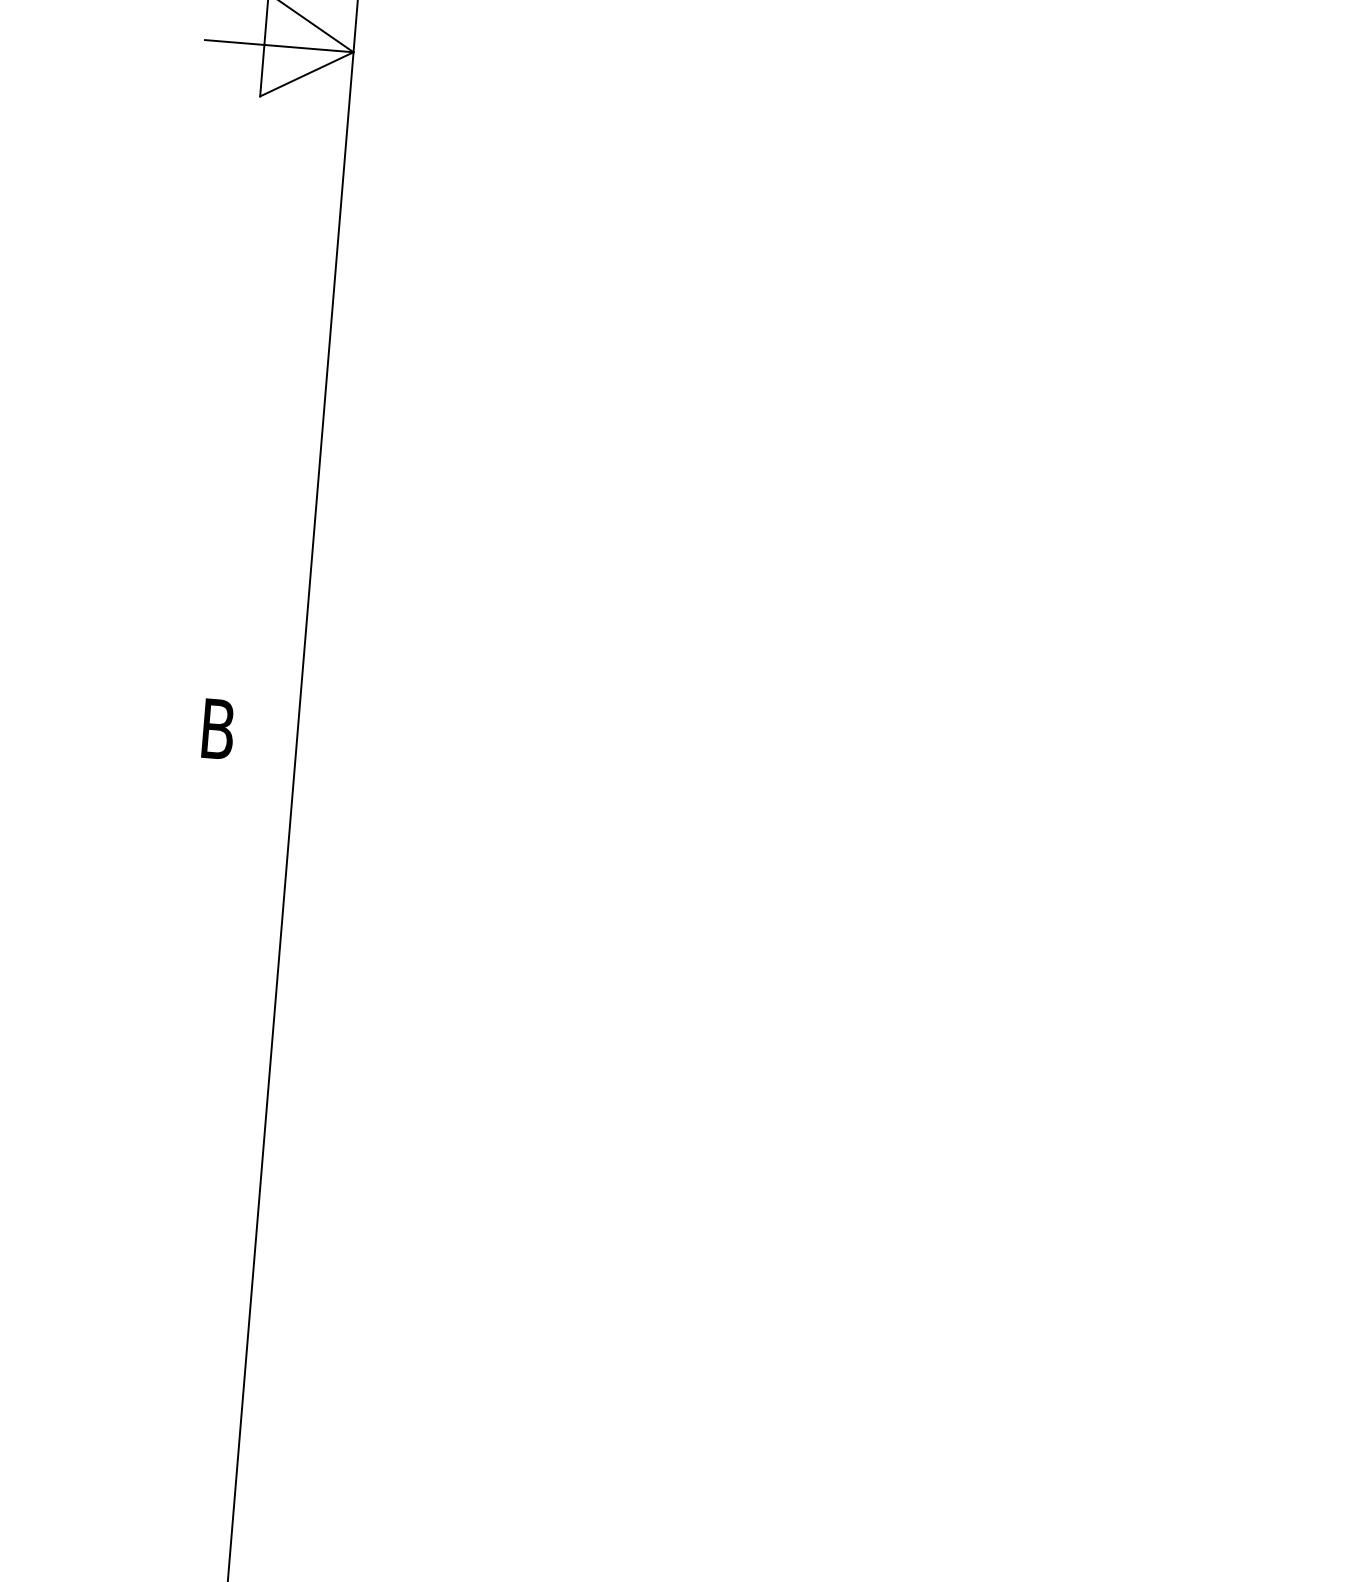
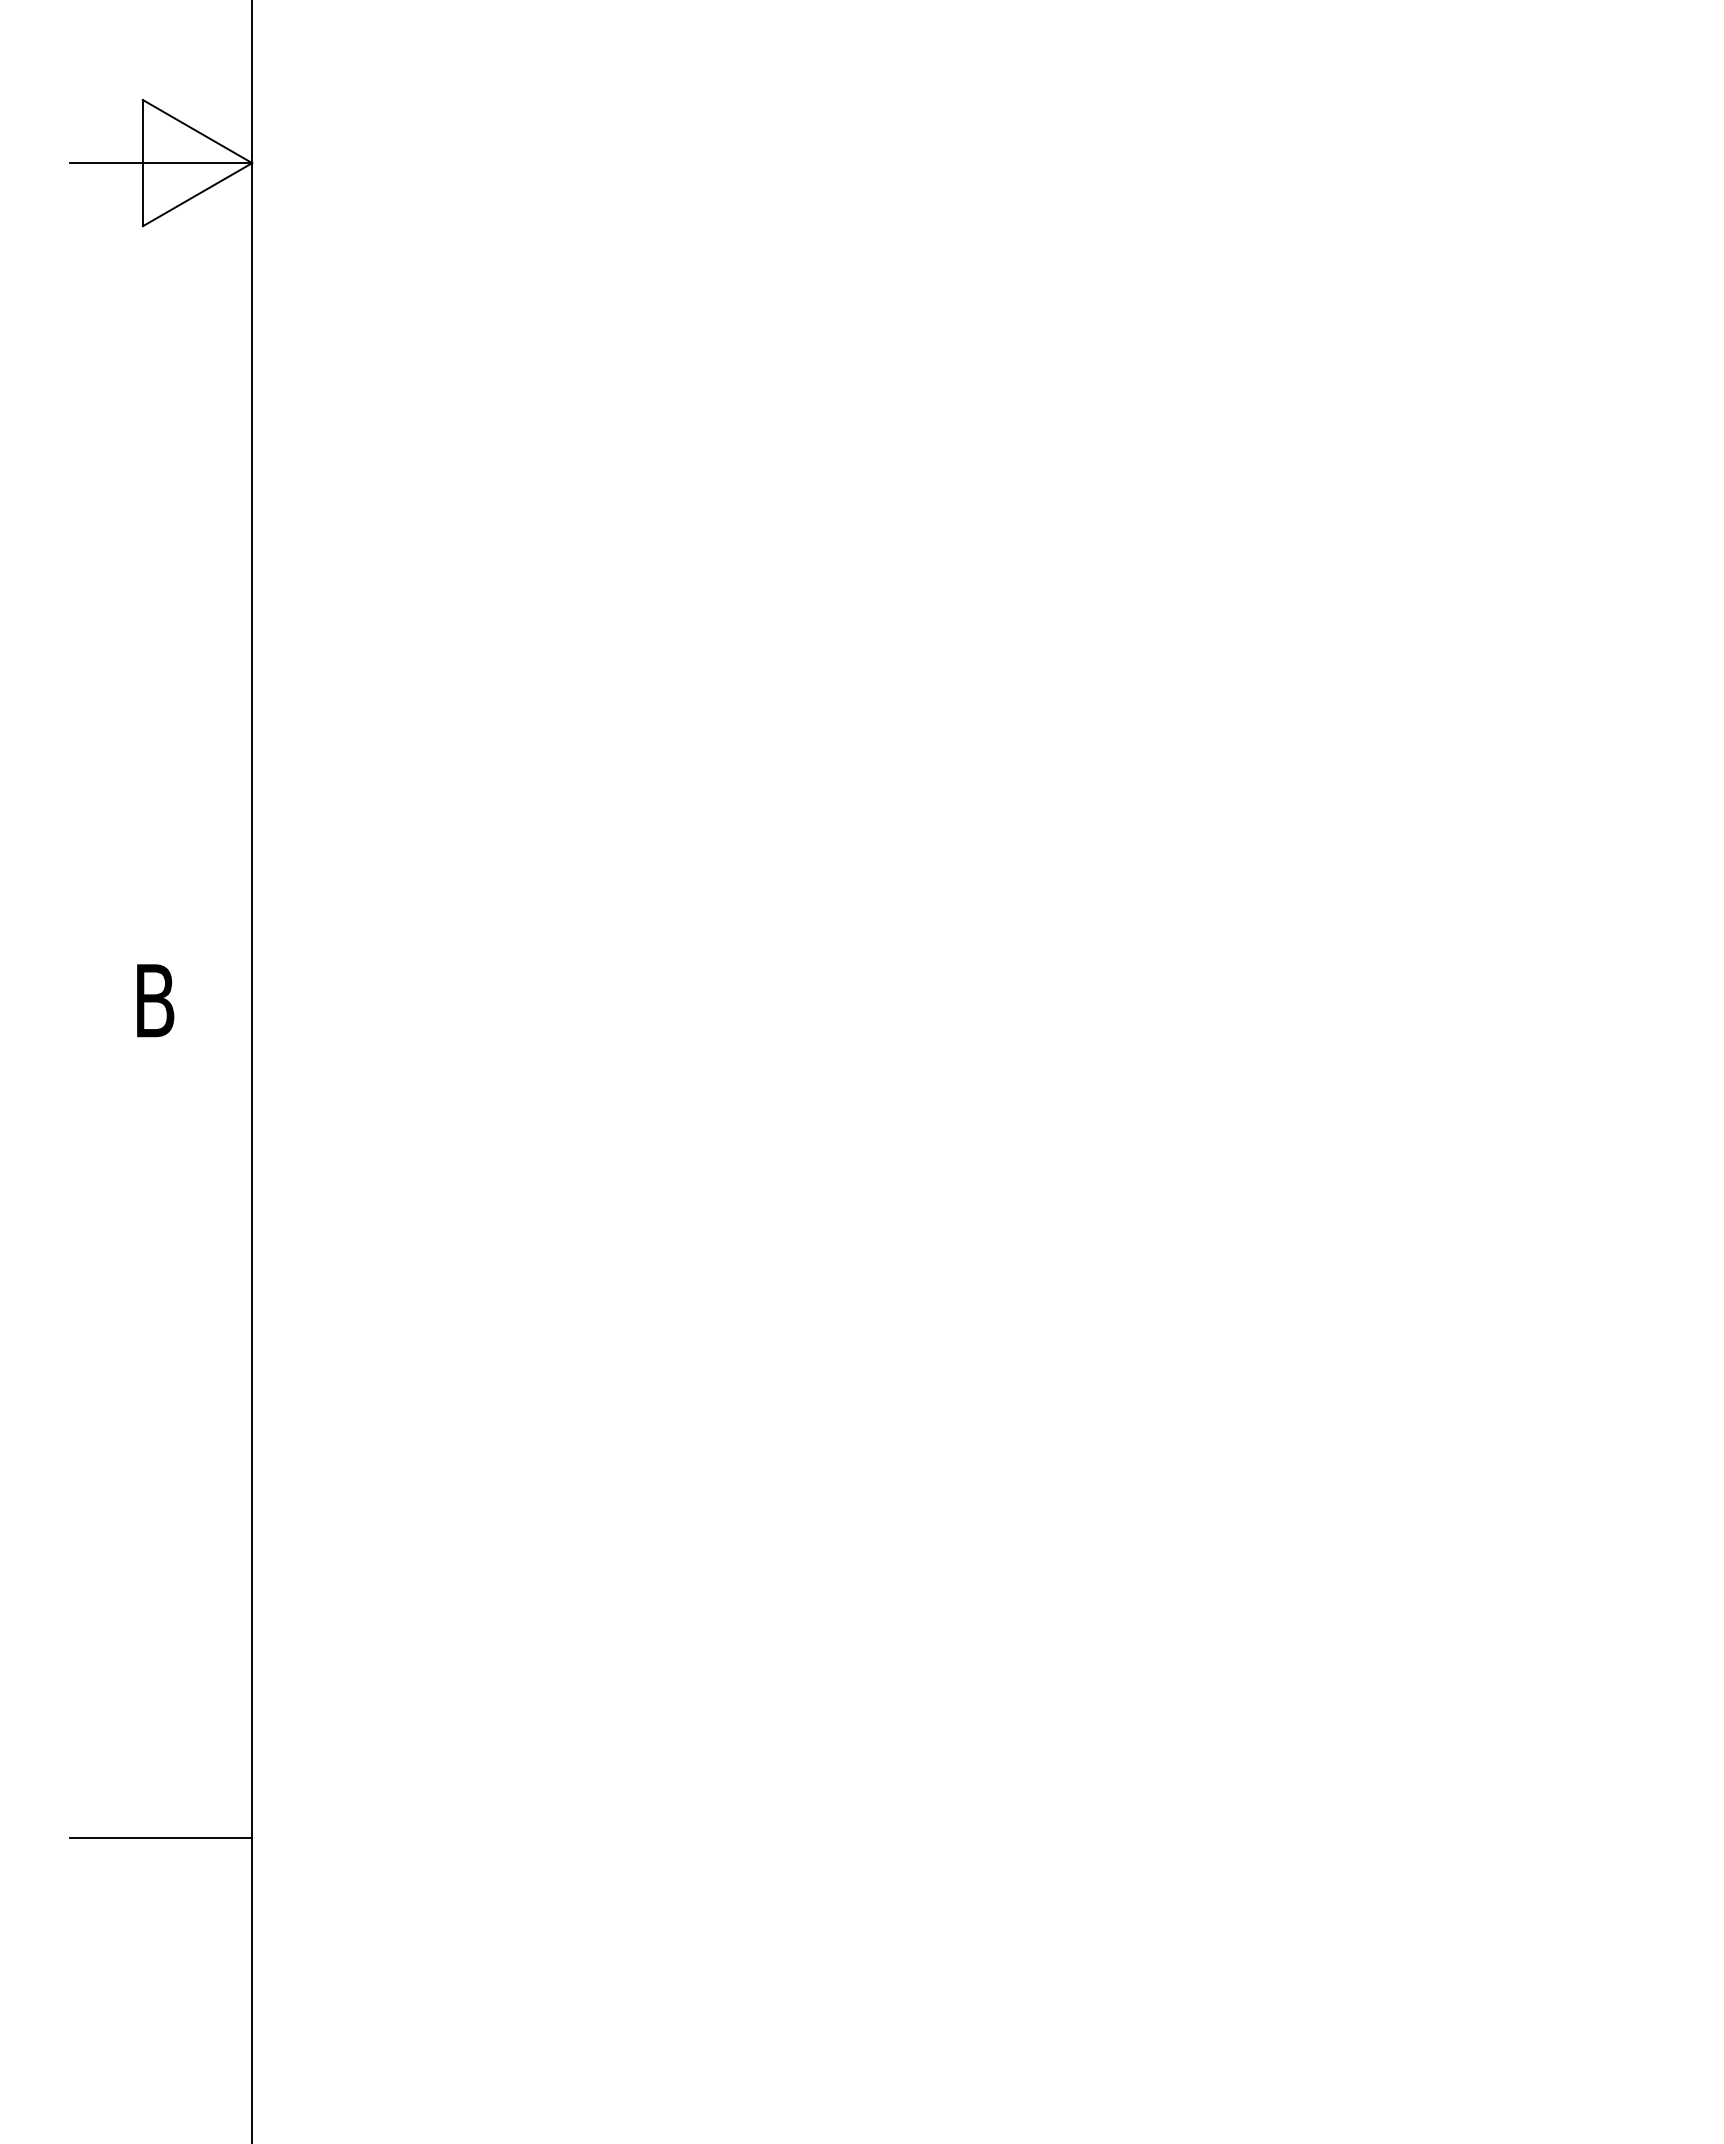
line: (167, 1413) -> (161, 1838), added

